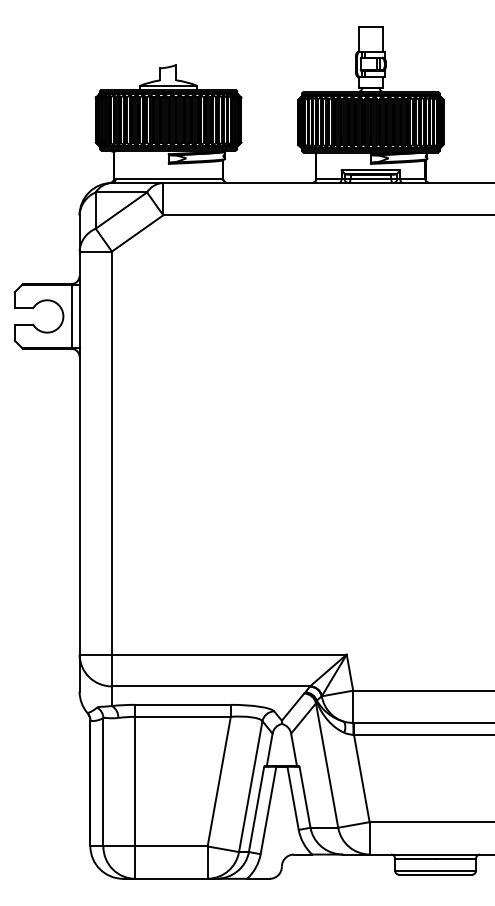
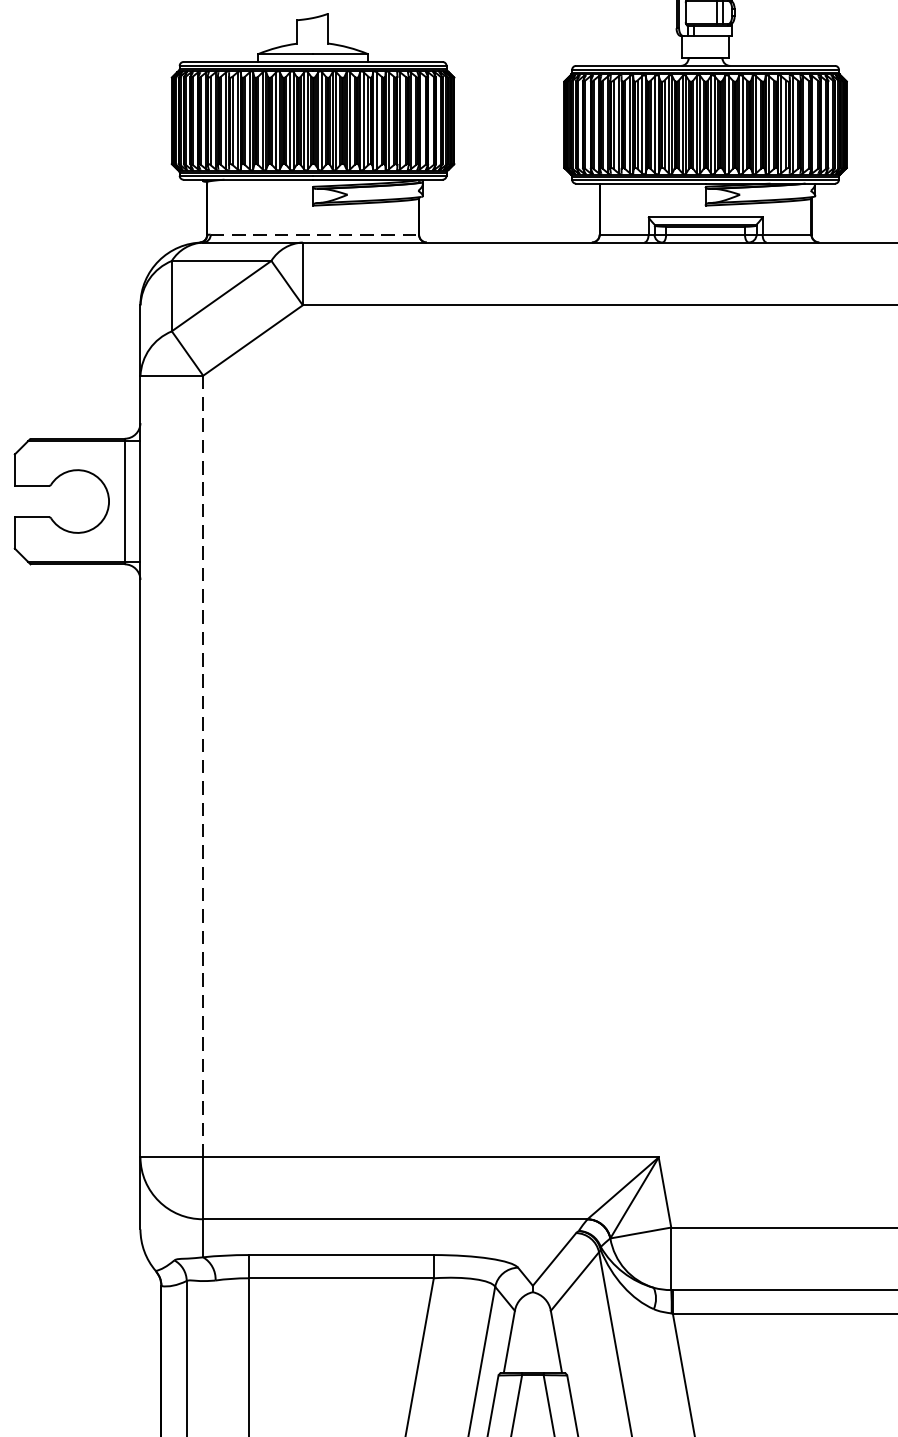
line: (169, 178) -> (314, 233), solid -> dashed
line: (111, 453) -> (202, 767), solid -> dashed

